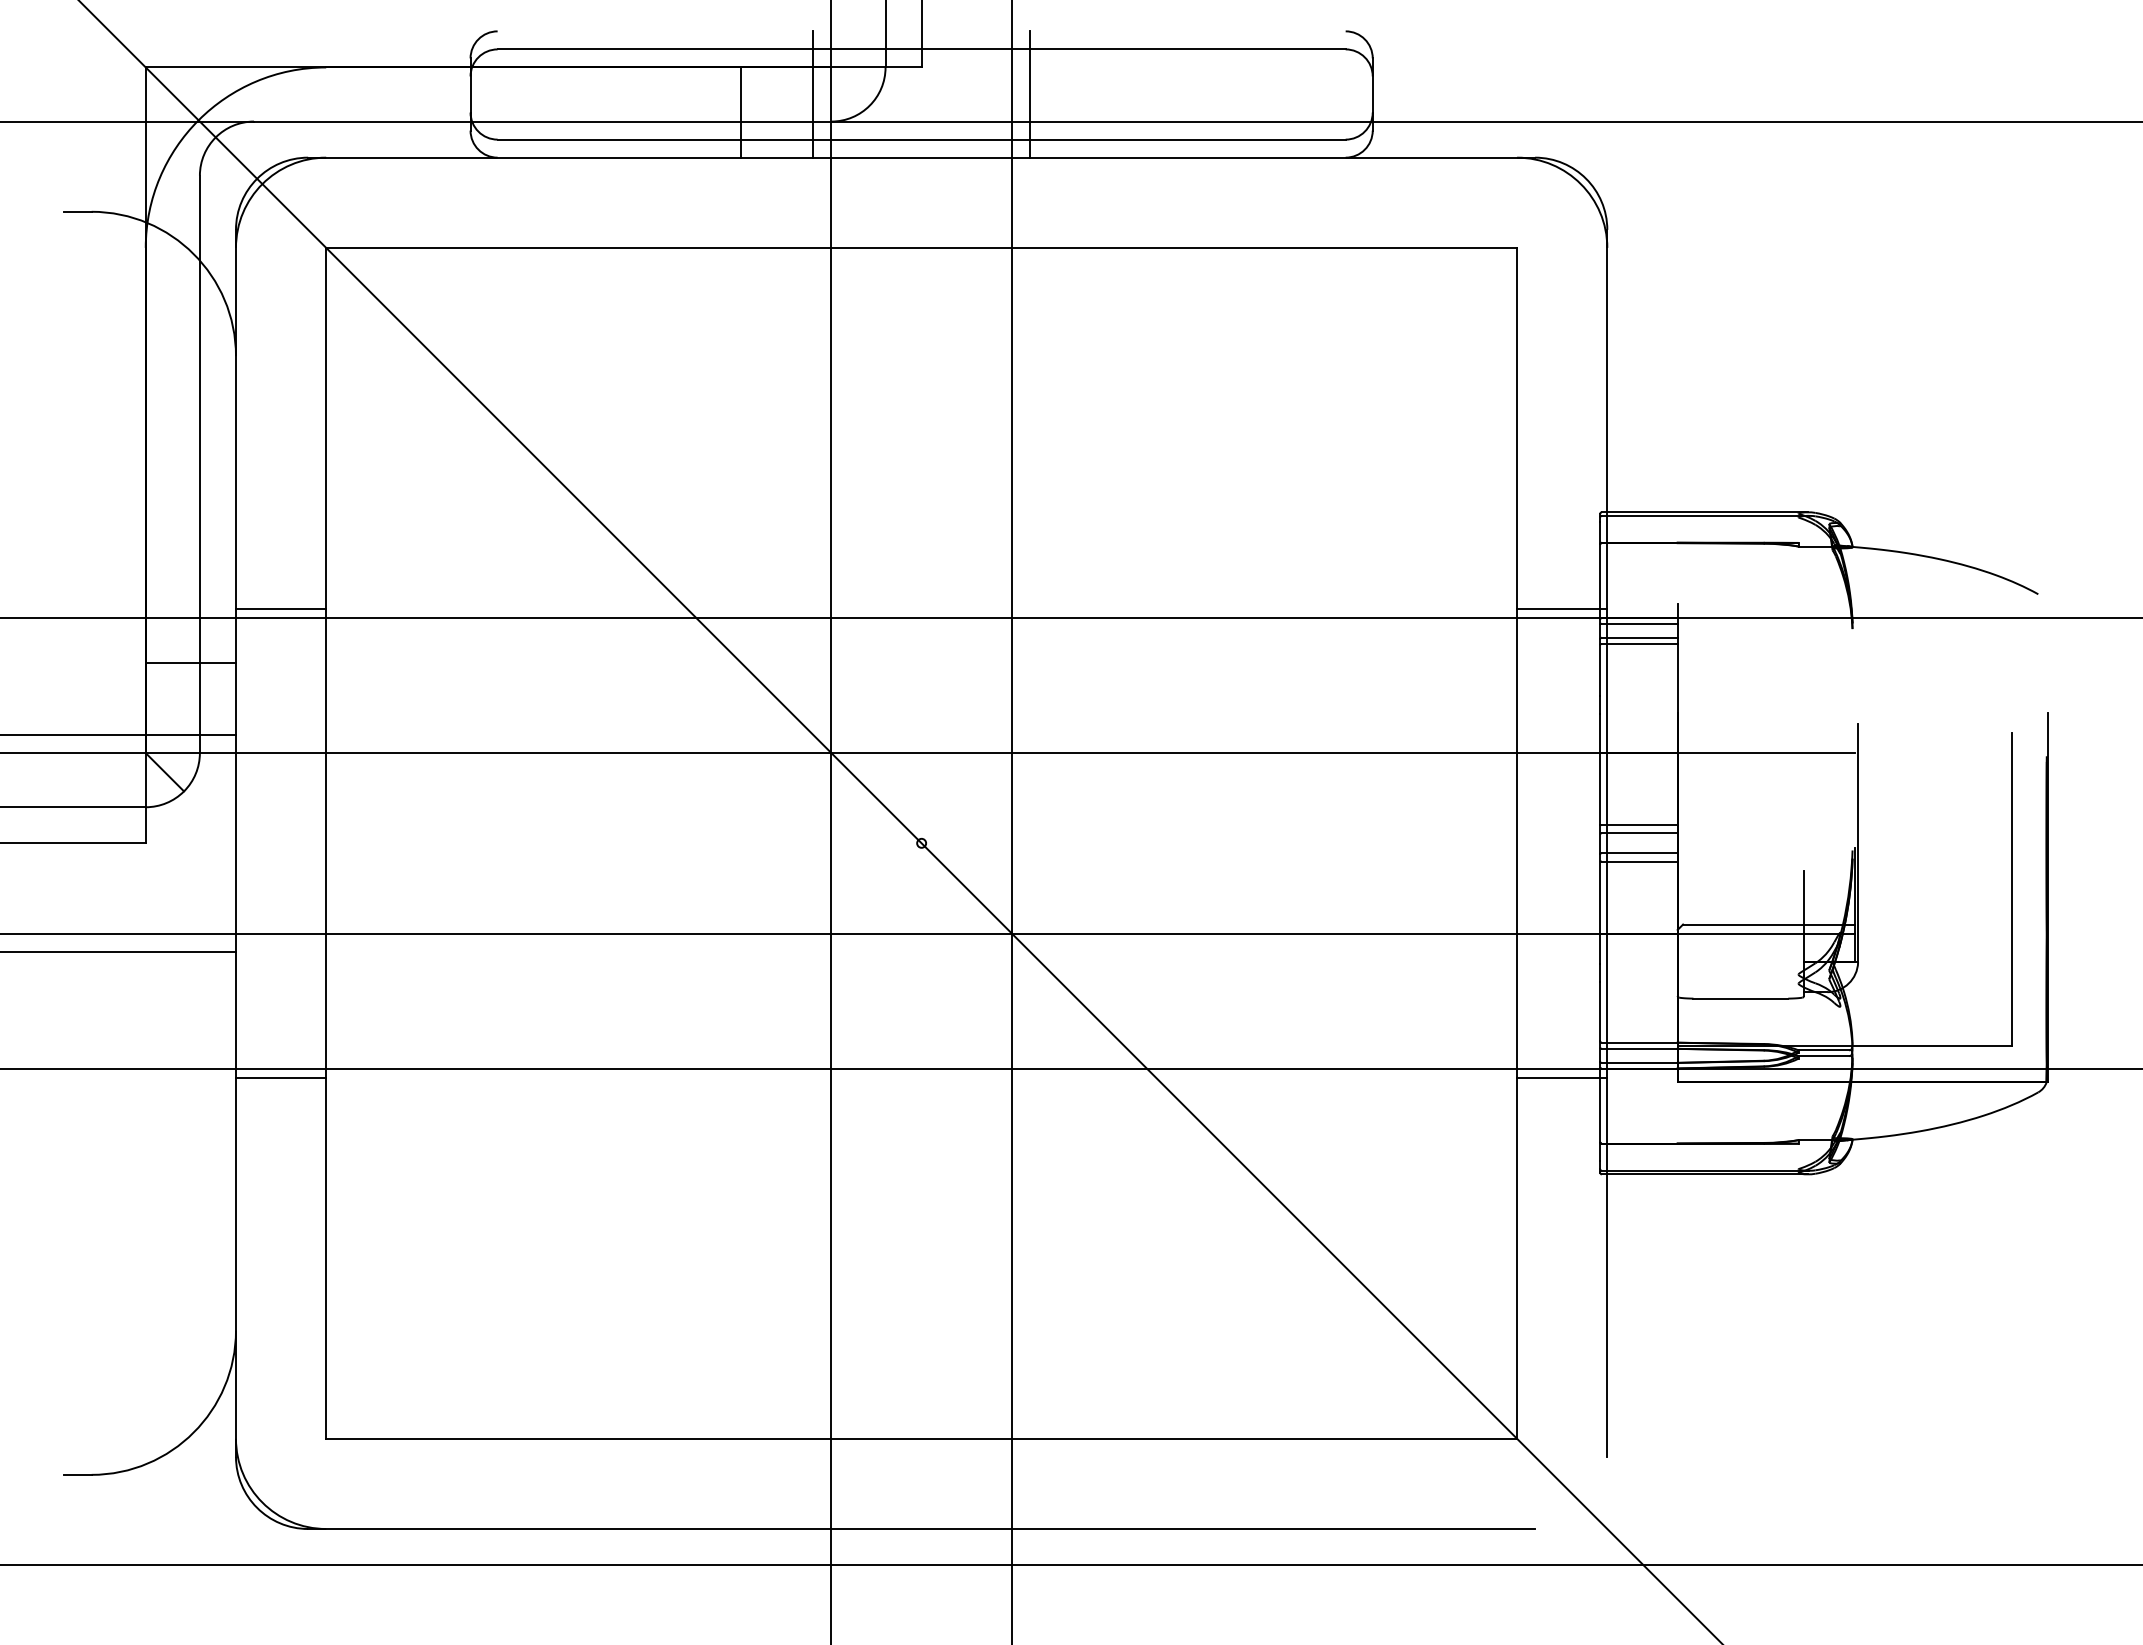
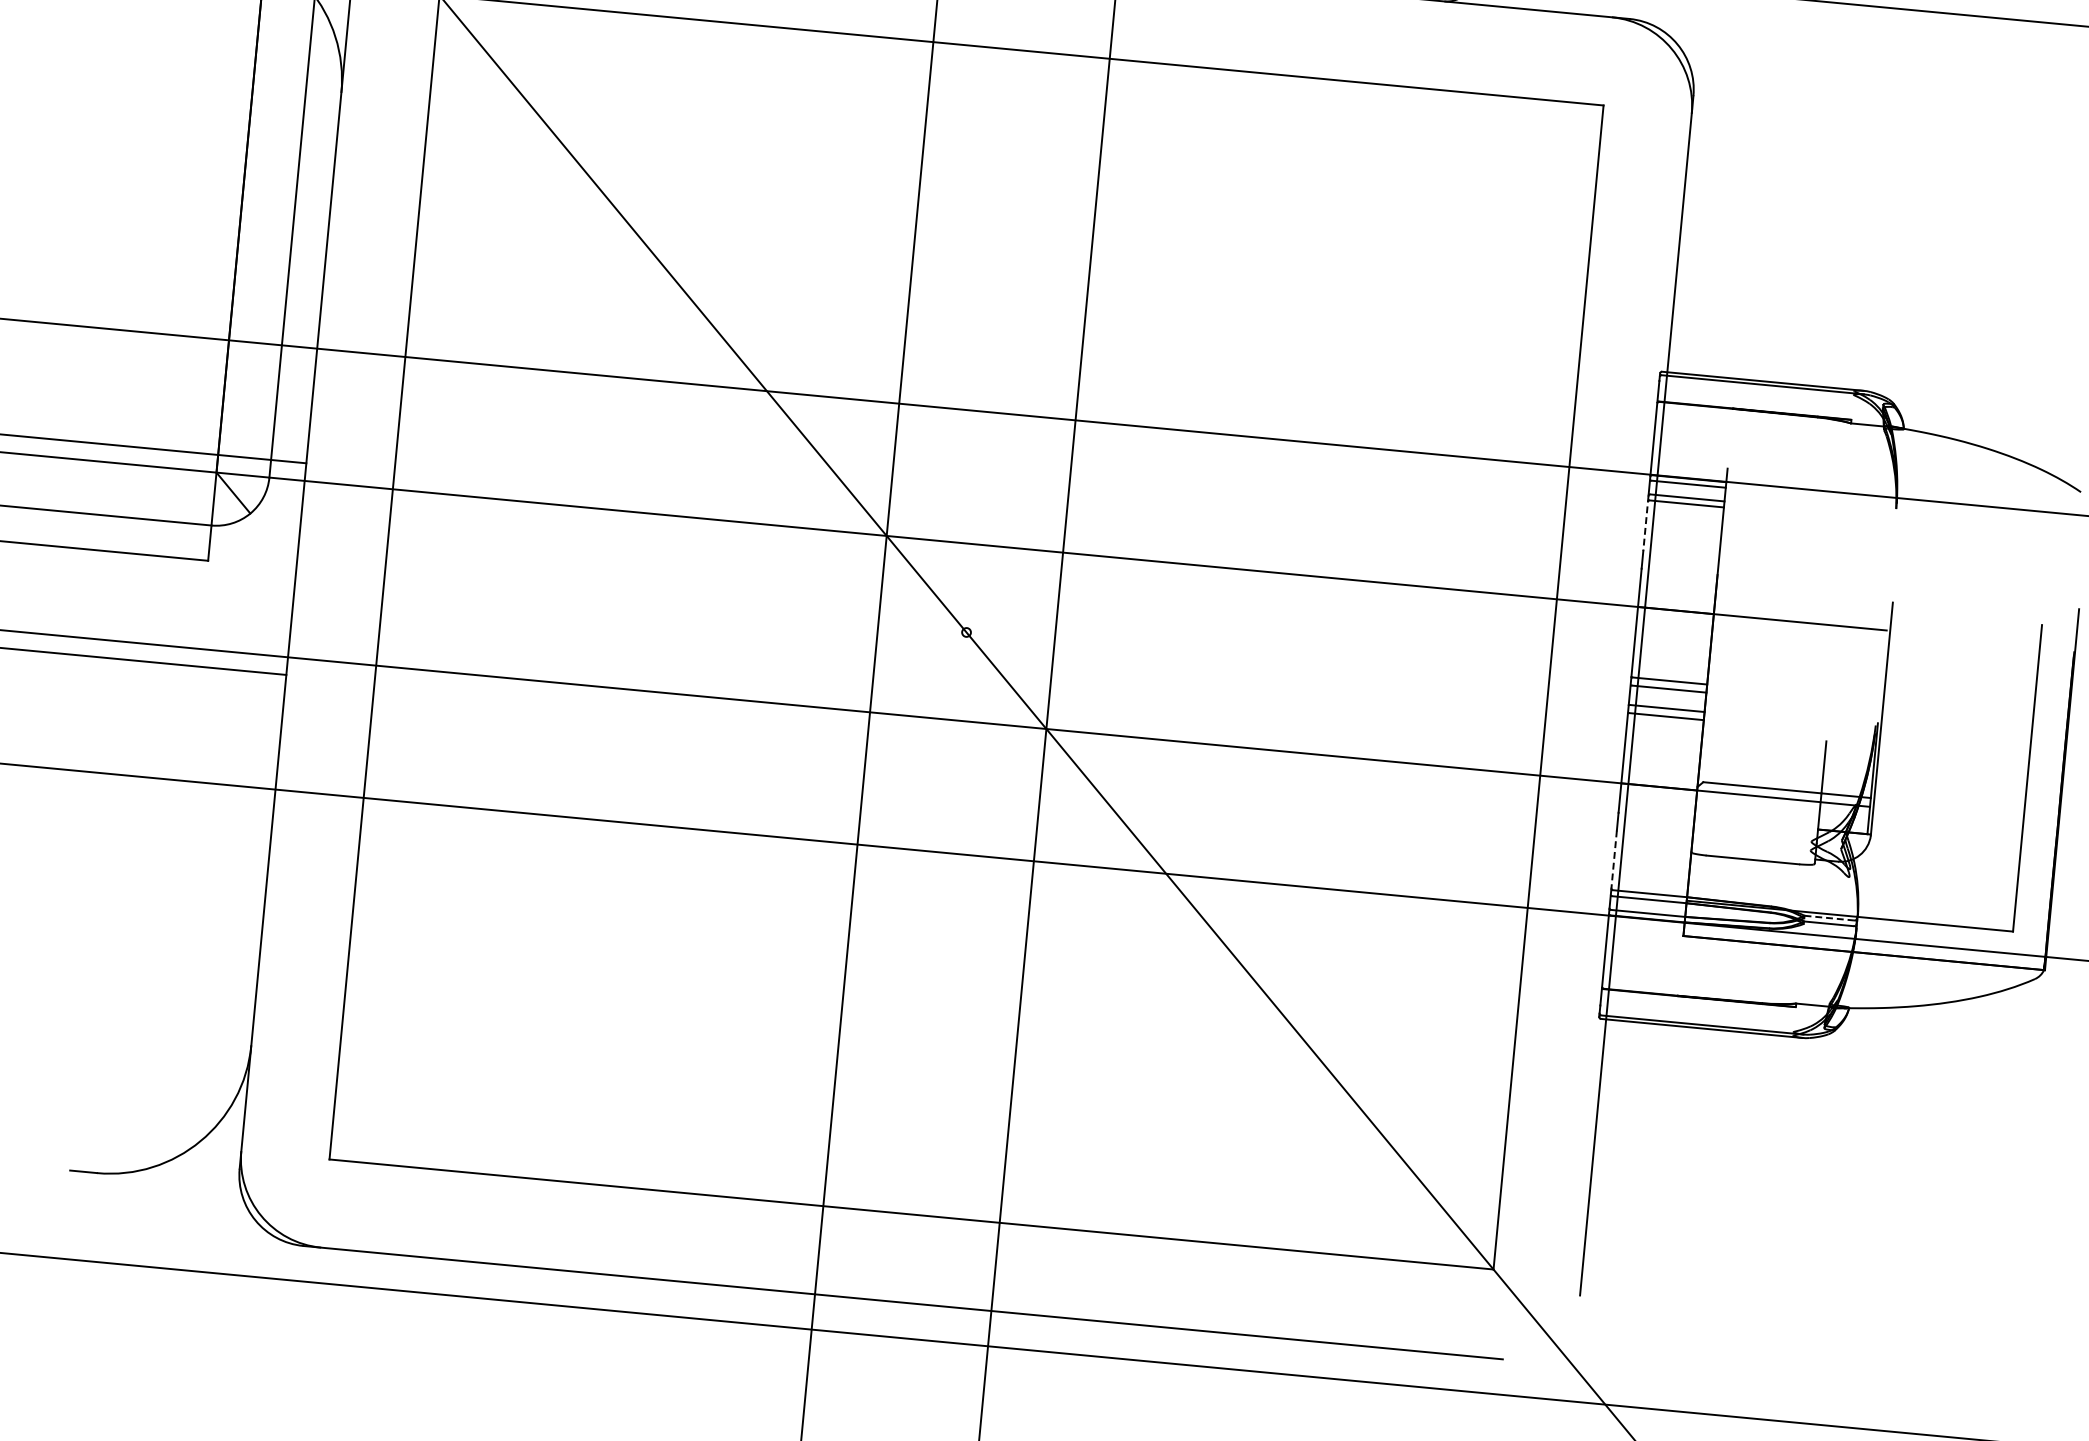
line: (280, 608) -> (361, 343), removed
line: (1562, 608) -> (1614, 462), removed
line: (190, 662) -> (268, 388), removed
line: (1600, 668) -> (1646, 524), solid -> dashed
line: (1600, 1011) -> (1614, 859), solid -> dashed
line: (1824, 1050) -> (1829, 918), solid -> dashed
line: (280, 1077) -> (318, 802), removed
line: (1562, 1077) -> (1571, 920), removed

